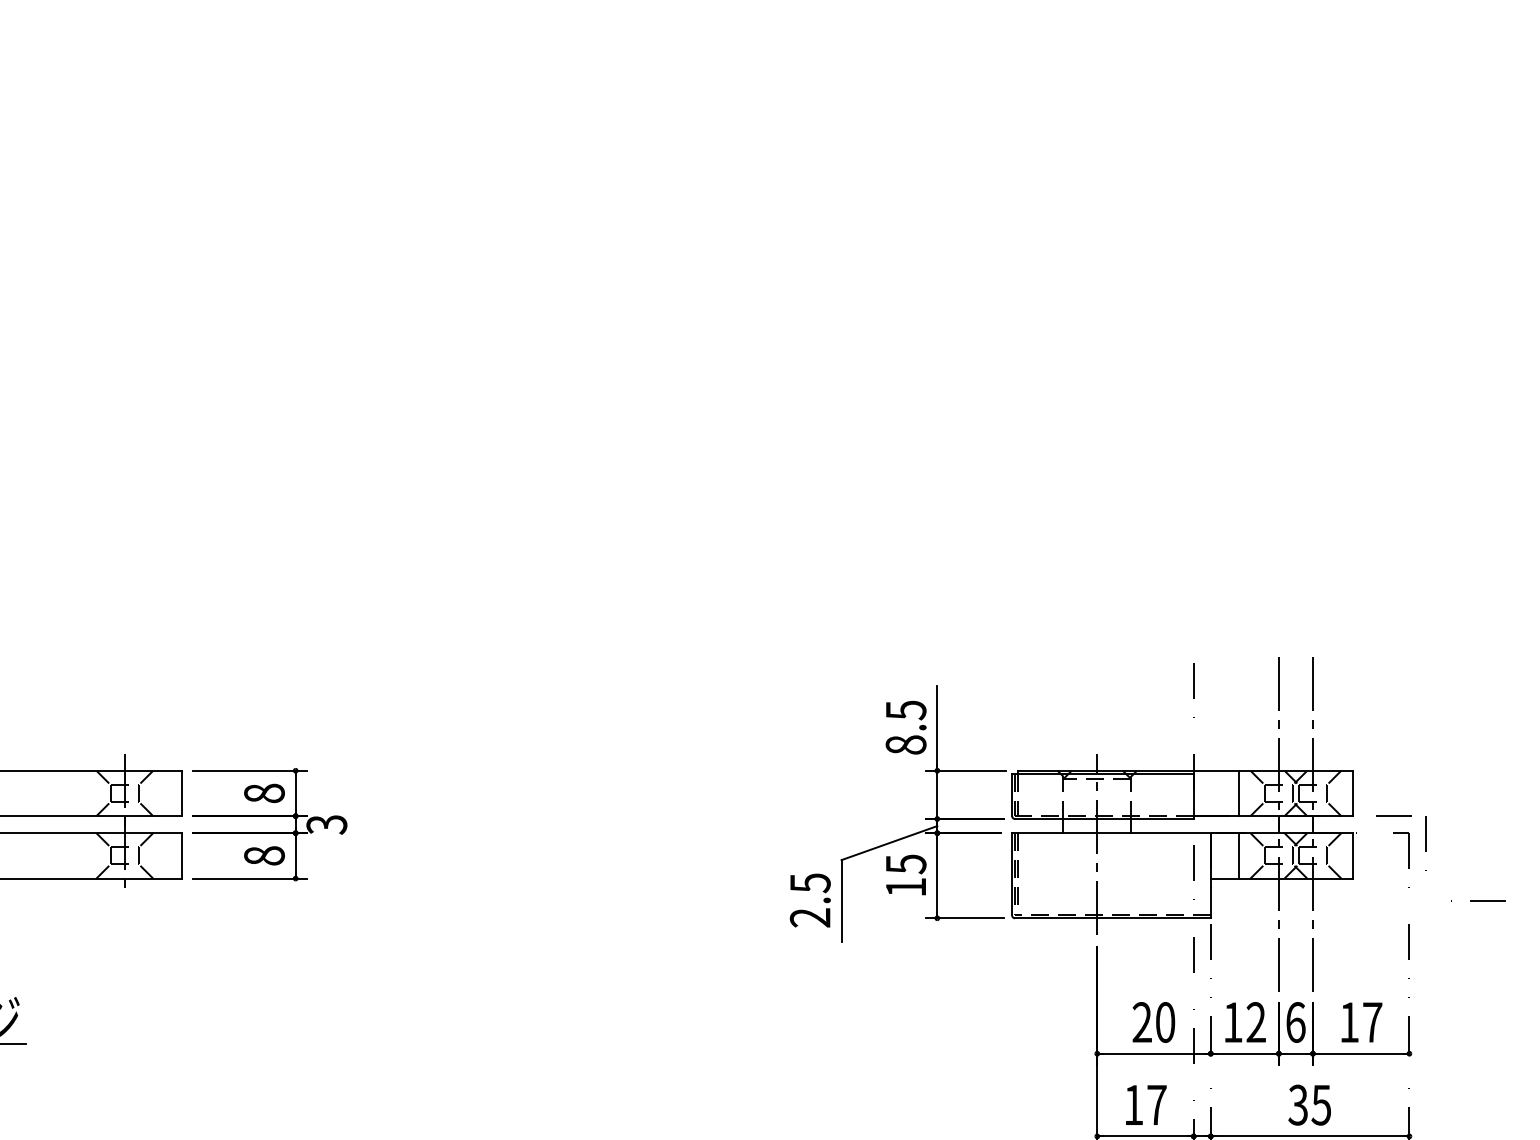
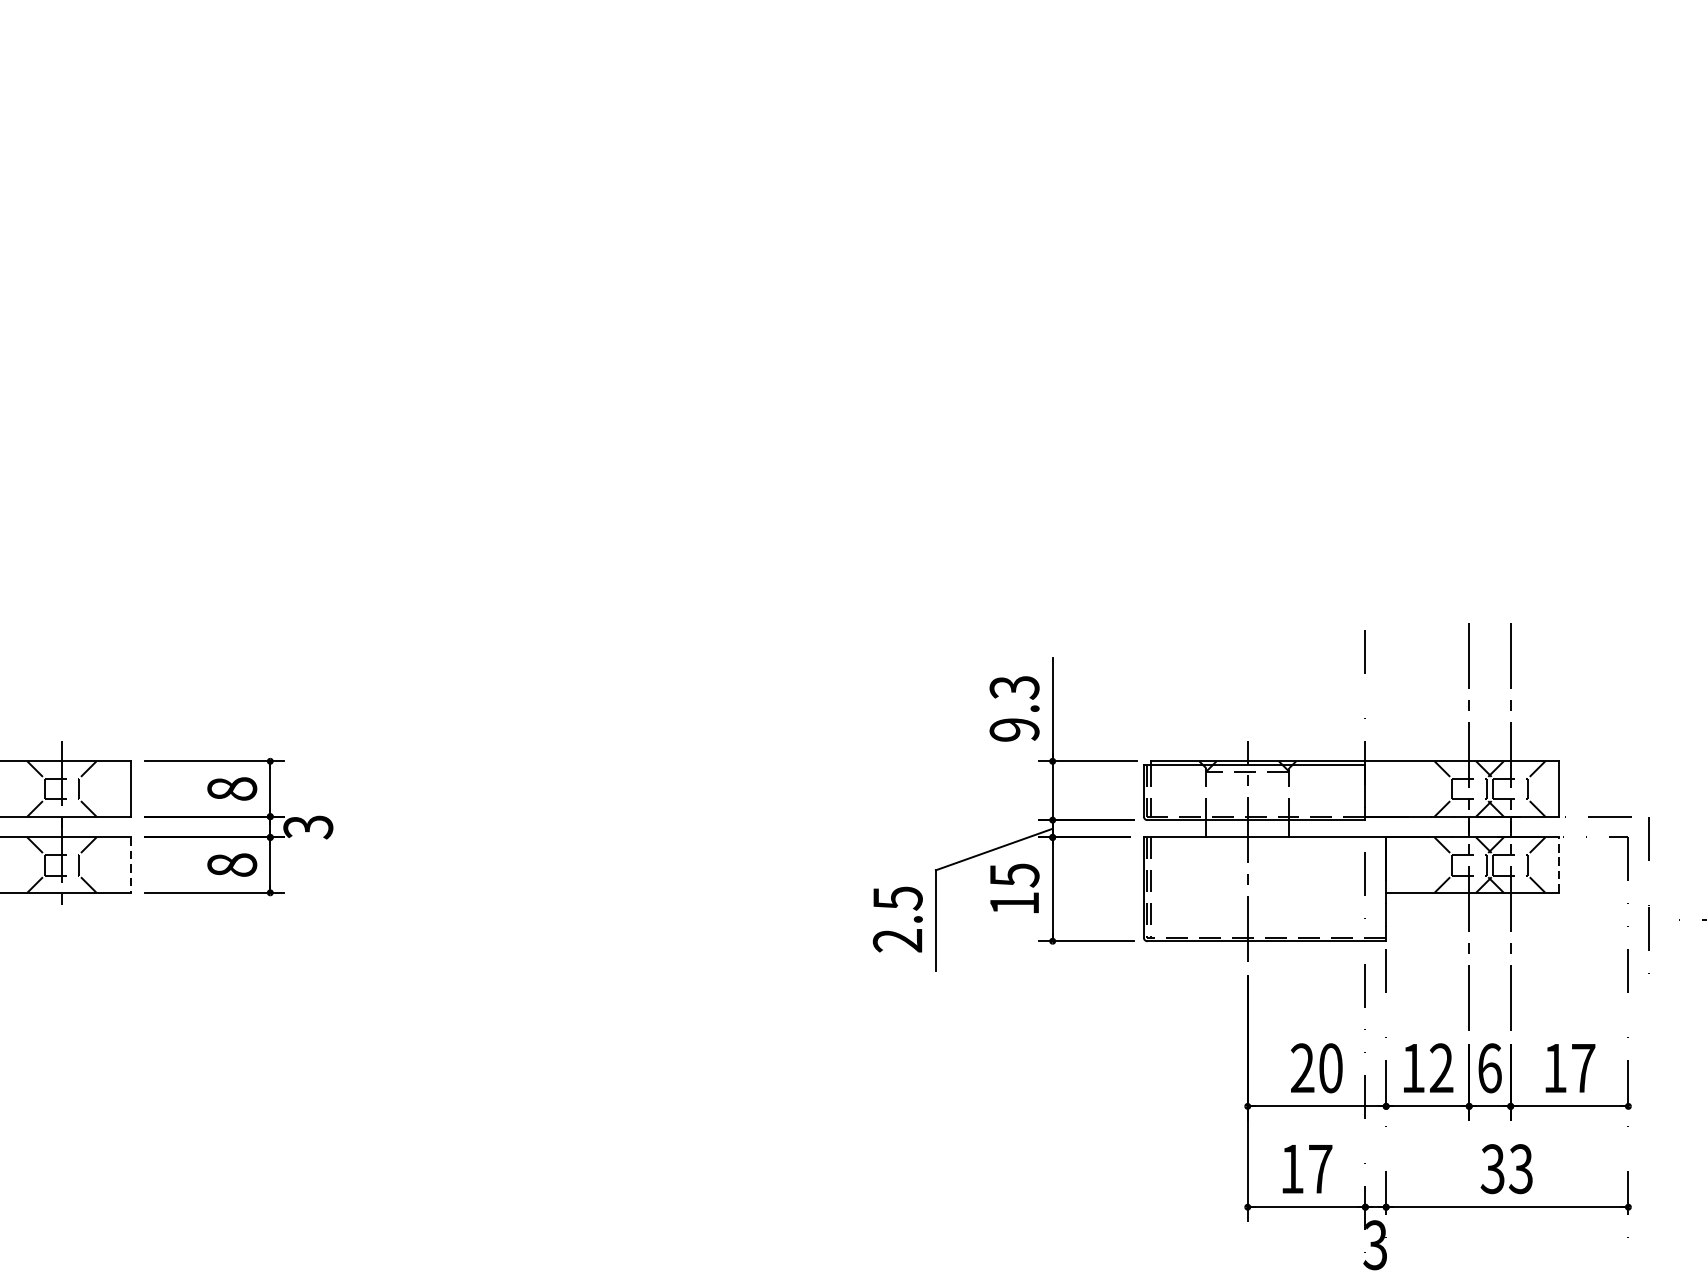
text: (905, 727) -> (1013, 708), 8.5 -> 9.3
line: (1239, 793) -> (1421, 789), removed
line: (181, 855) -> (131, 864), solid -> dashed
line: (1239, 855) -> (1421, 864), removed
line: (1352, 855) -> (1558, 864), solid -> dashed
line: (1425, 917) -> (1647, 940), added
text: (1320, 1104) -> (1519, 1168), 35 -> 33

